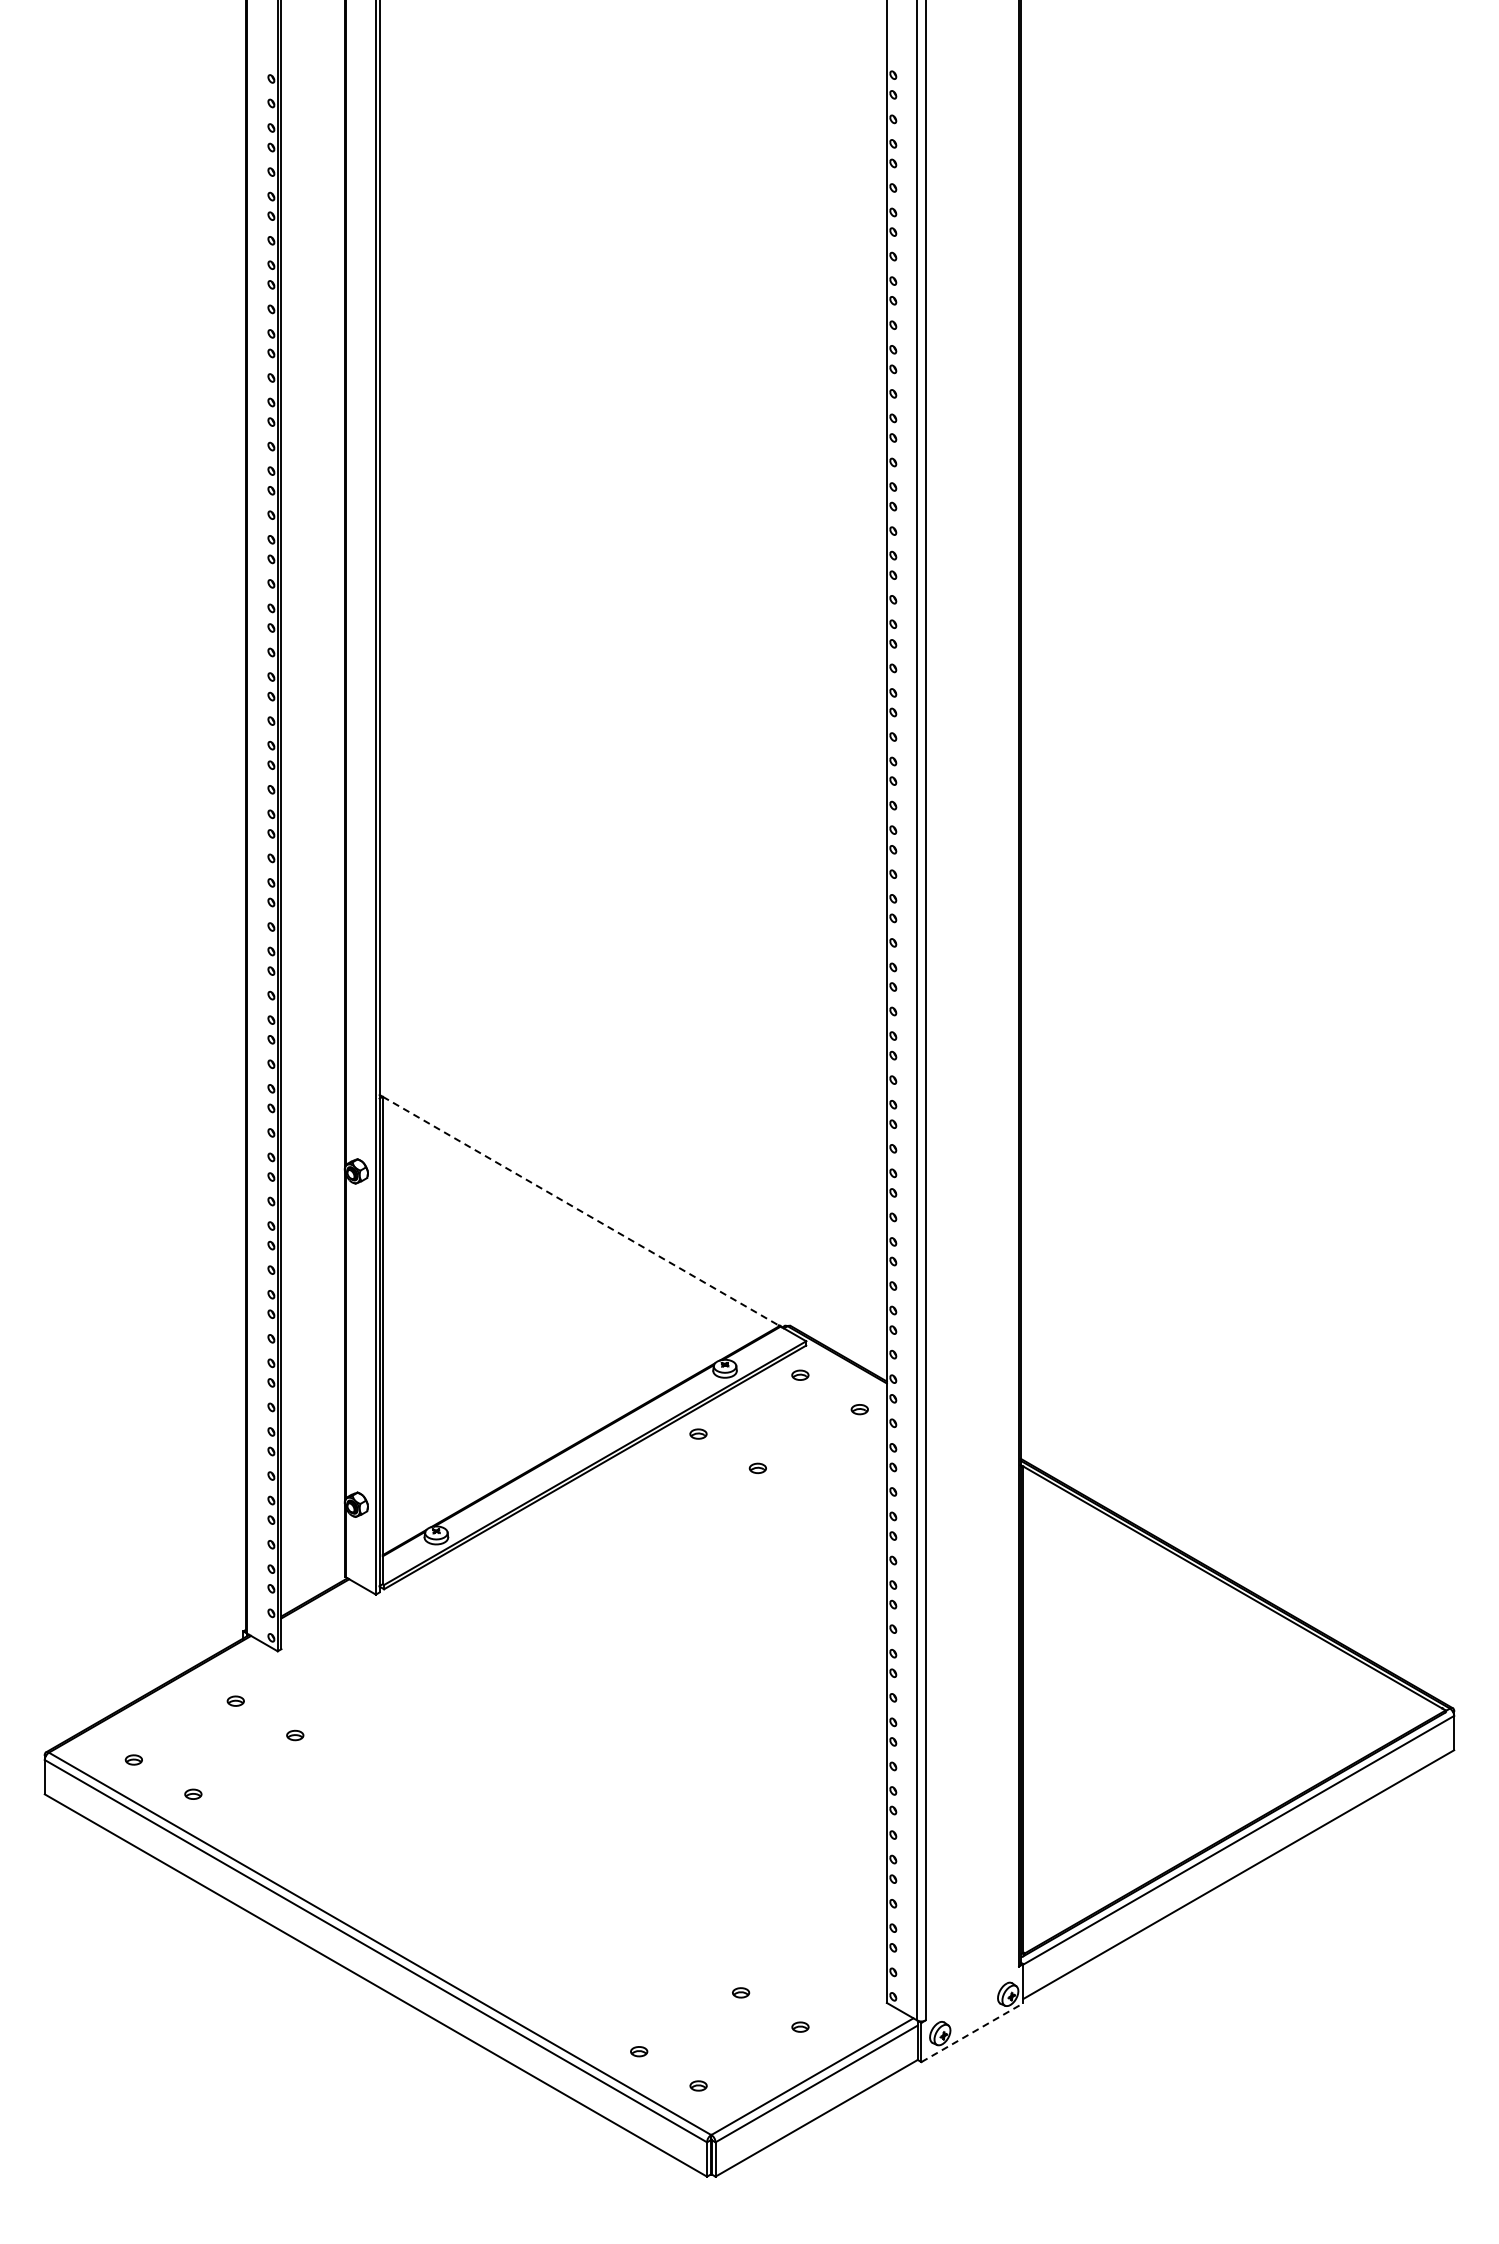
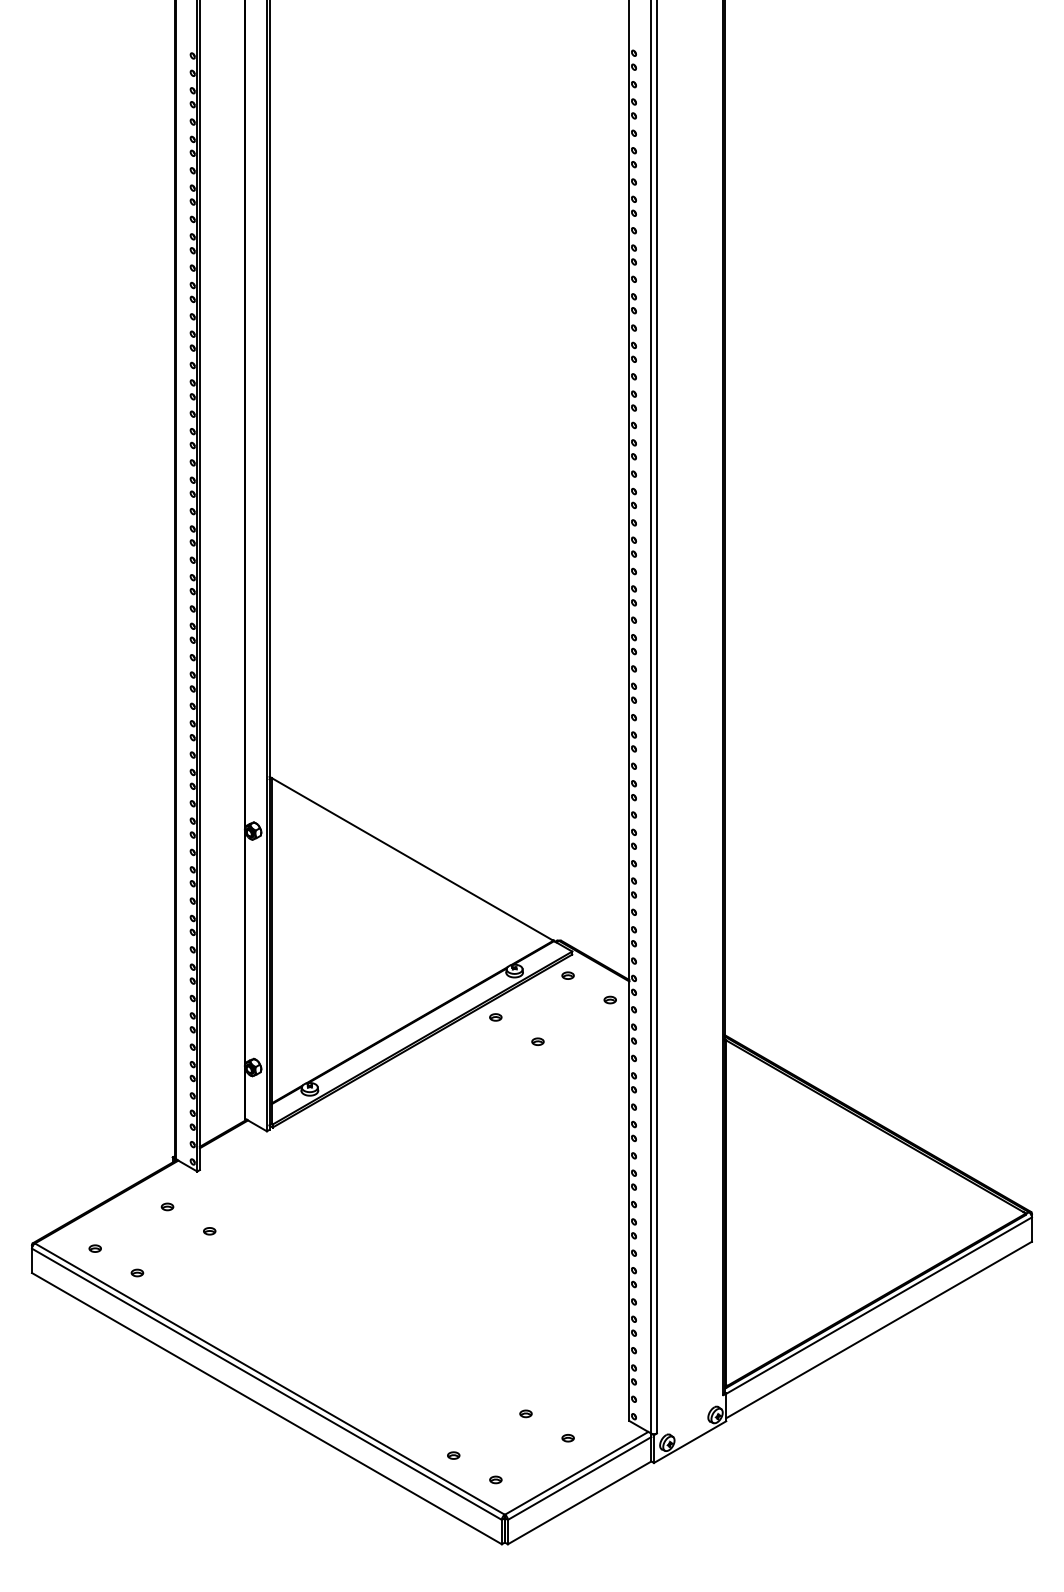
line: (581, 1211) -> (412, 859), dashed -> solid
line: (972, 2032) -> (690, 1441), dashed -> solid

